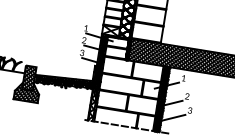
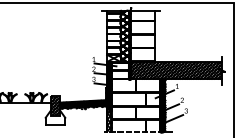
hatch: (27, 92) -> (55, 117), removed

